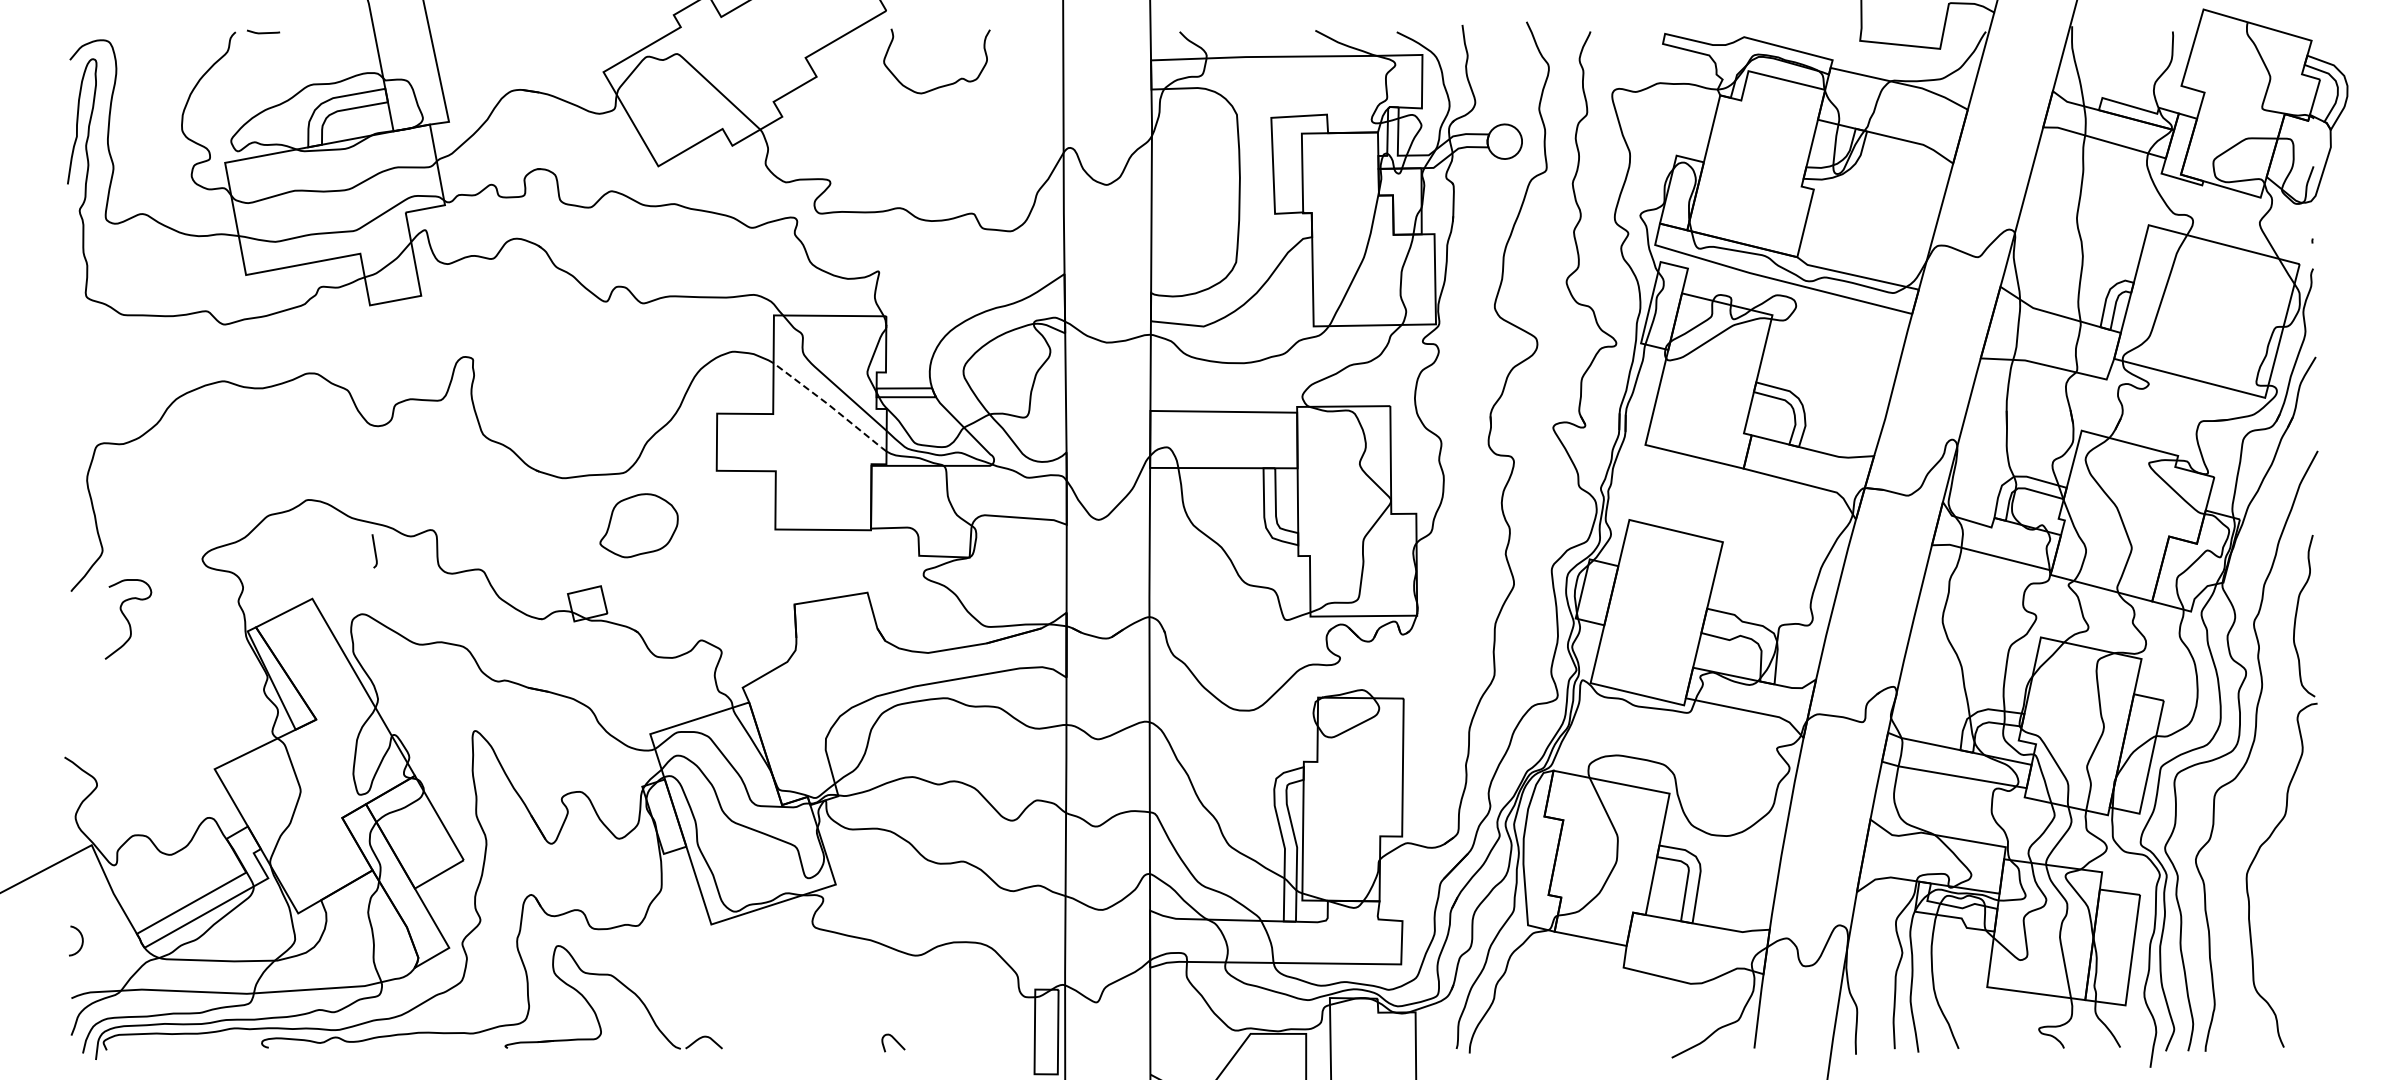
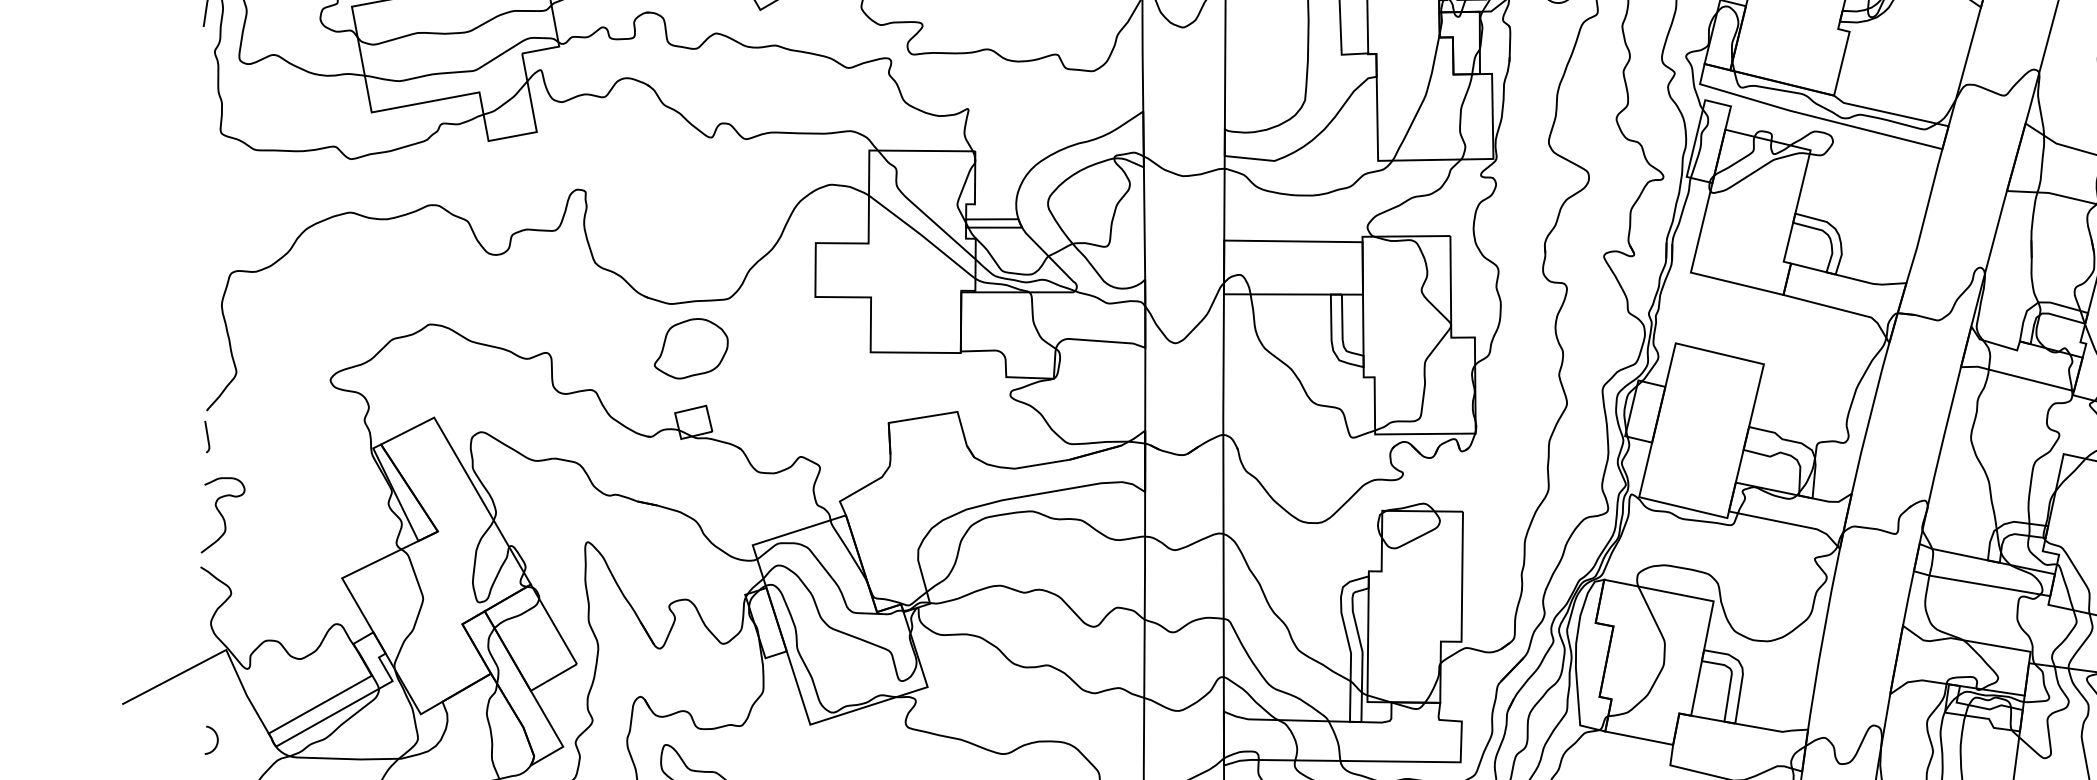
line: (830, 406) -> (922, 236), dashed -> solid
part: (638, 525) -> (690, 348), moved
line: (374, 551) -> (207, 437), moved
curve: (128, 619) -> (223, 515), moved

